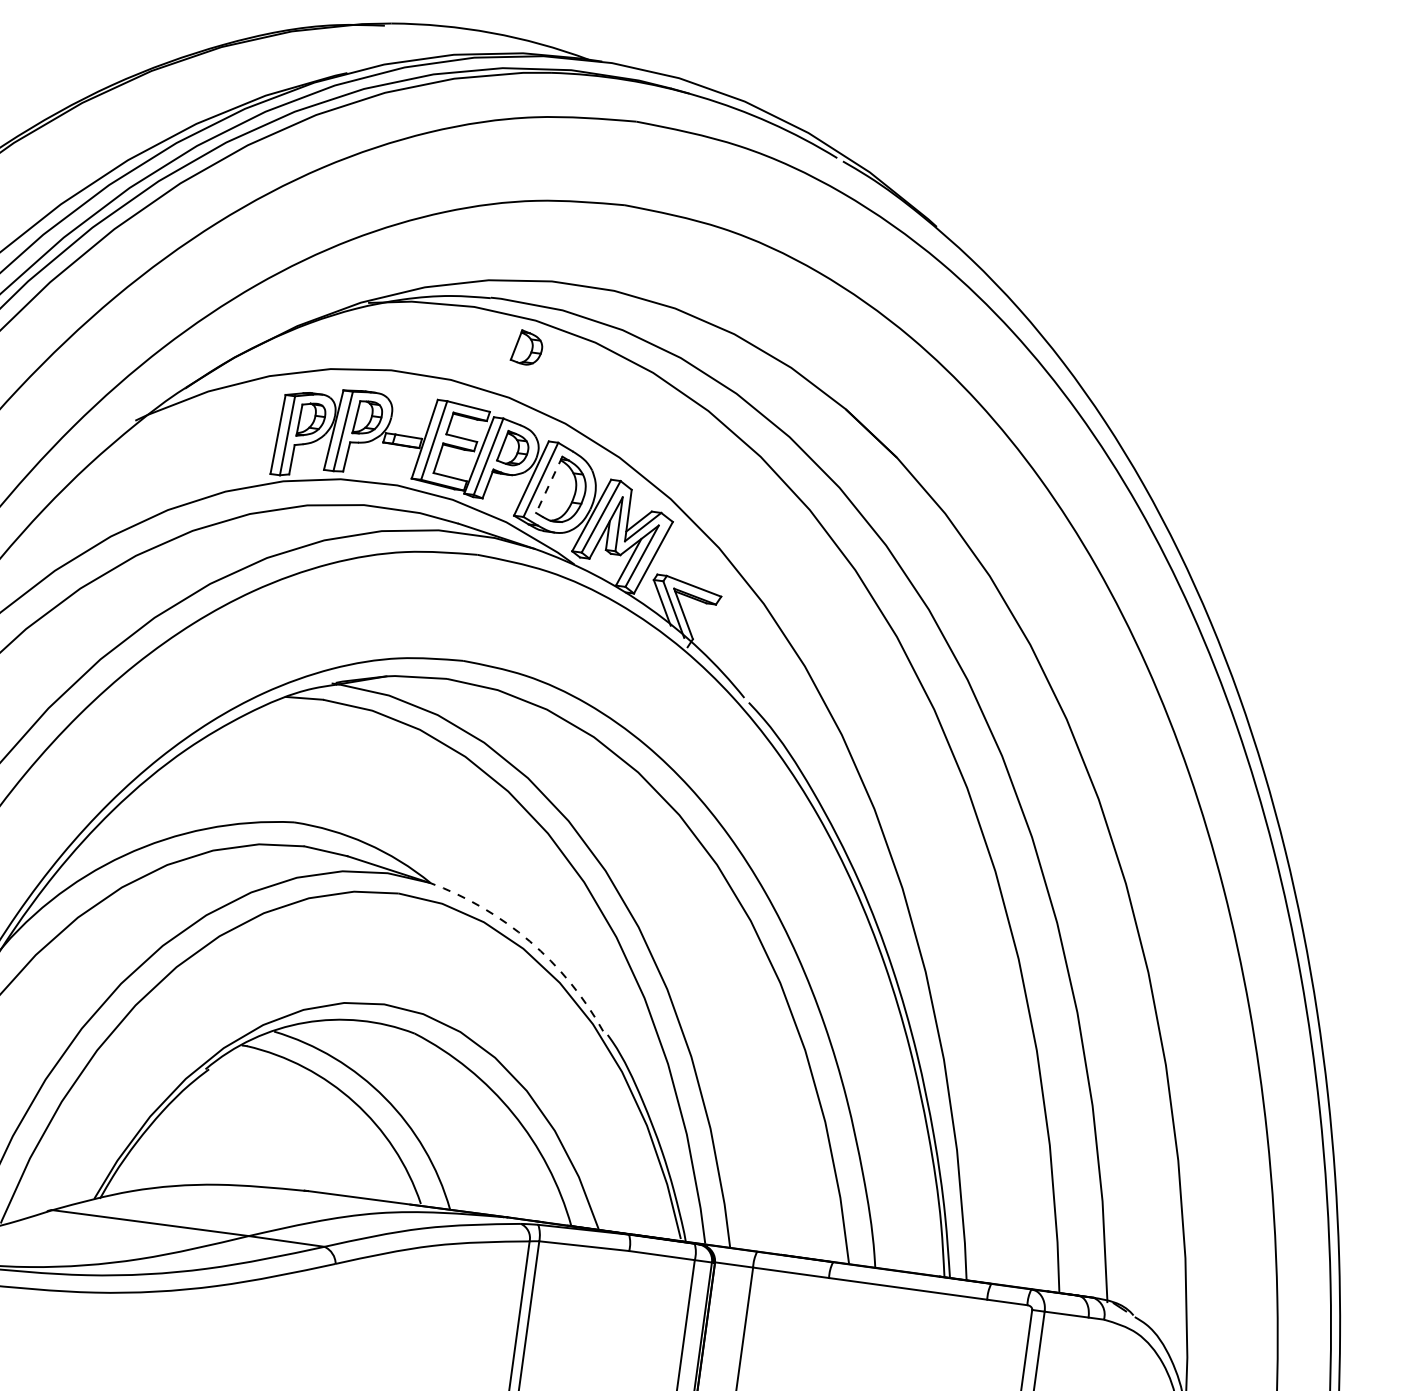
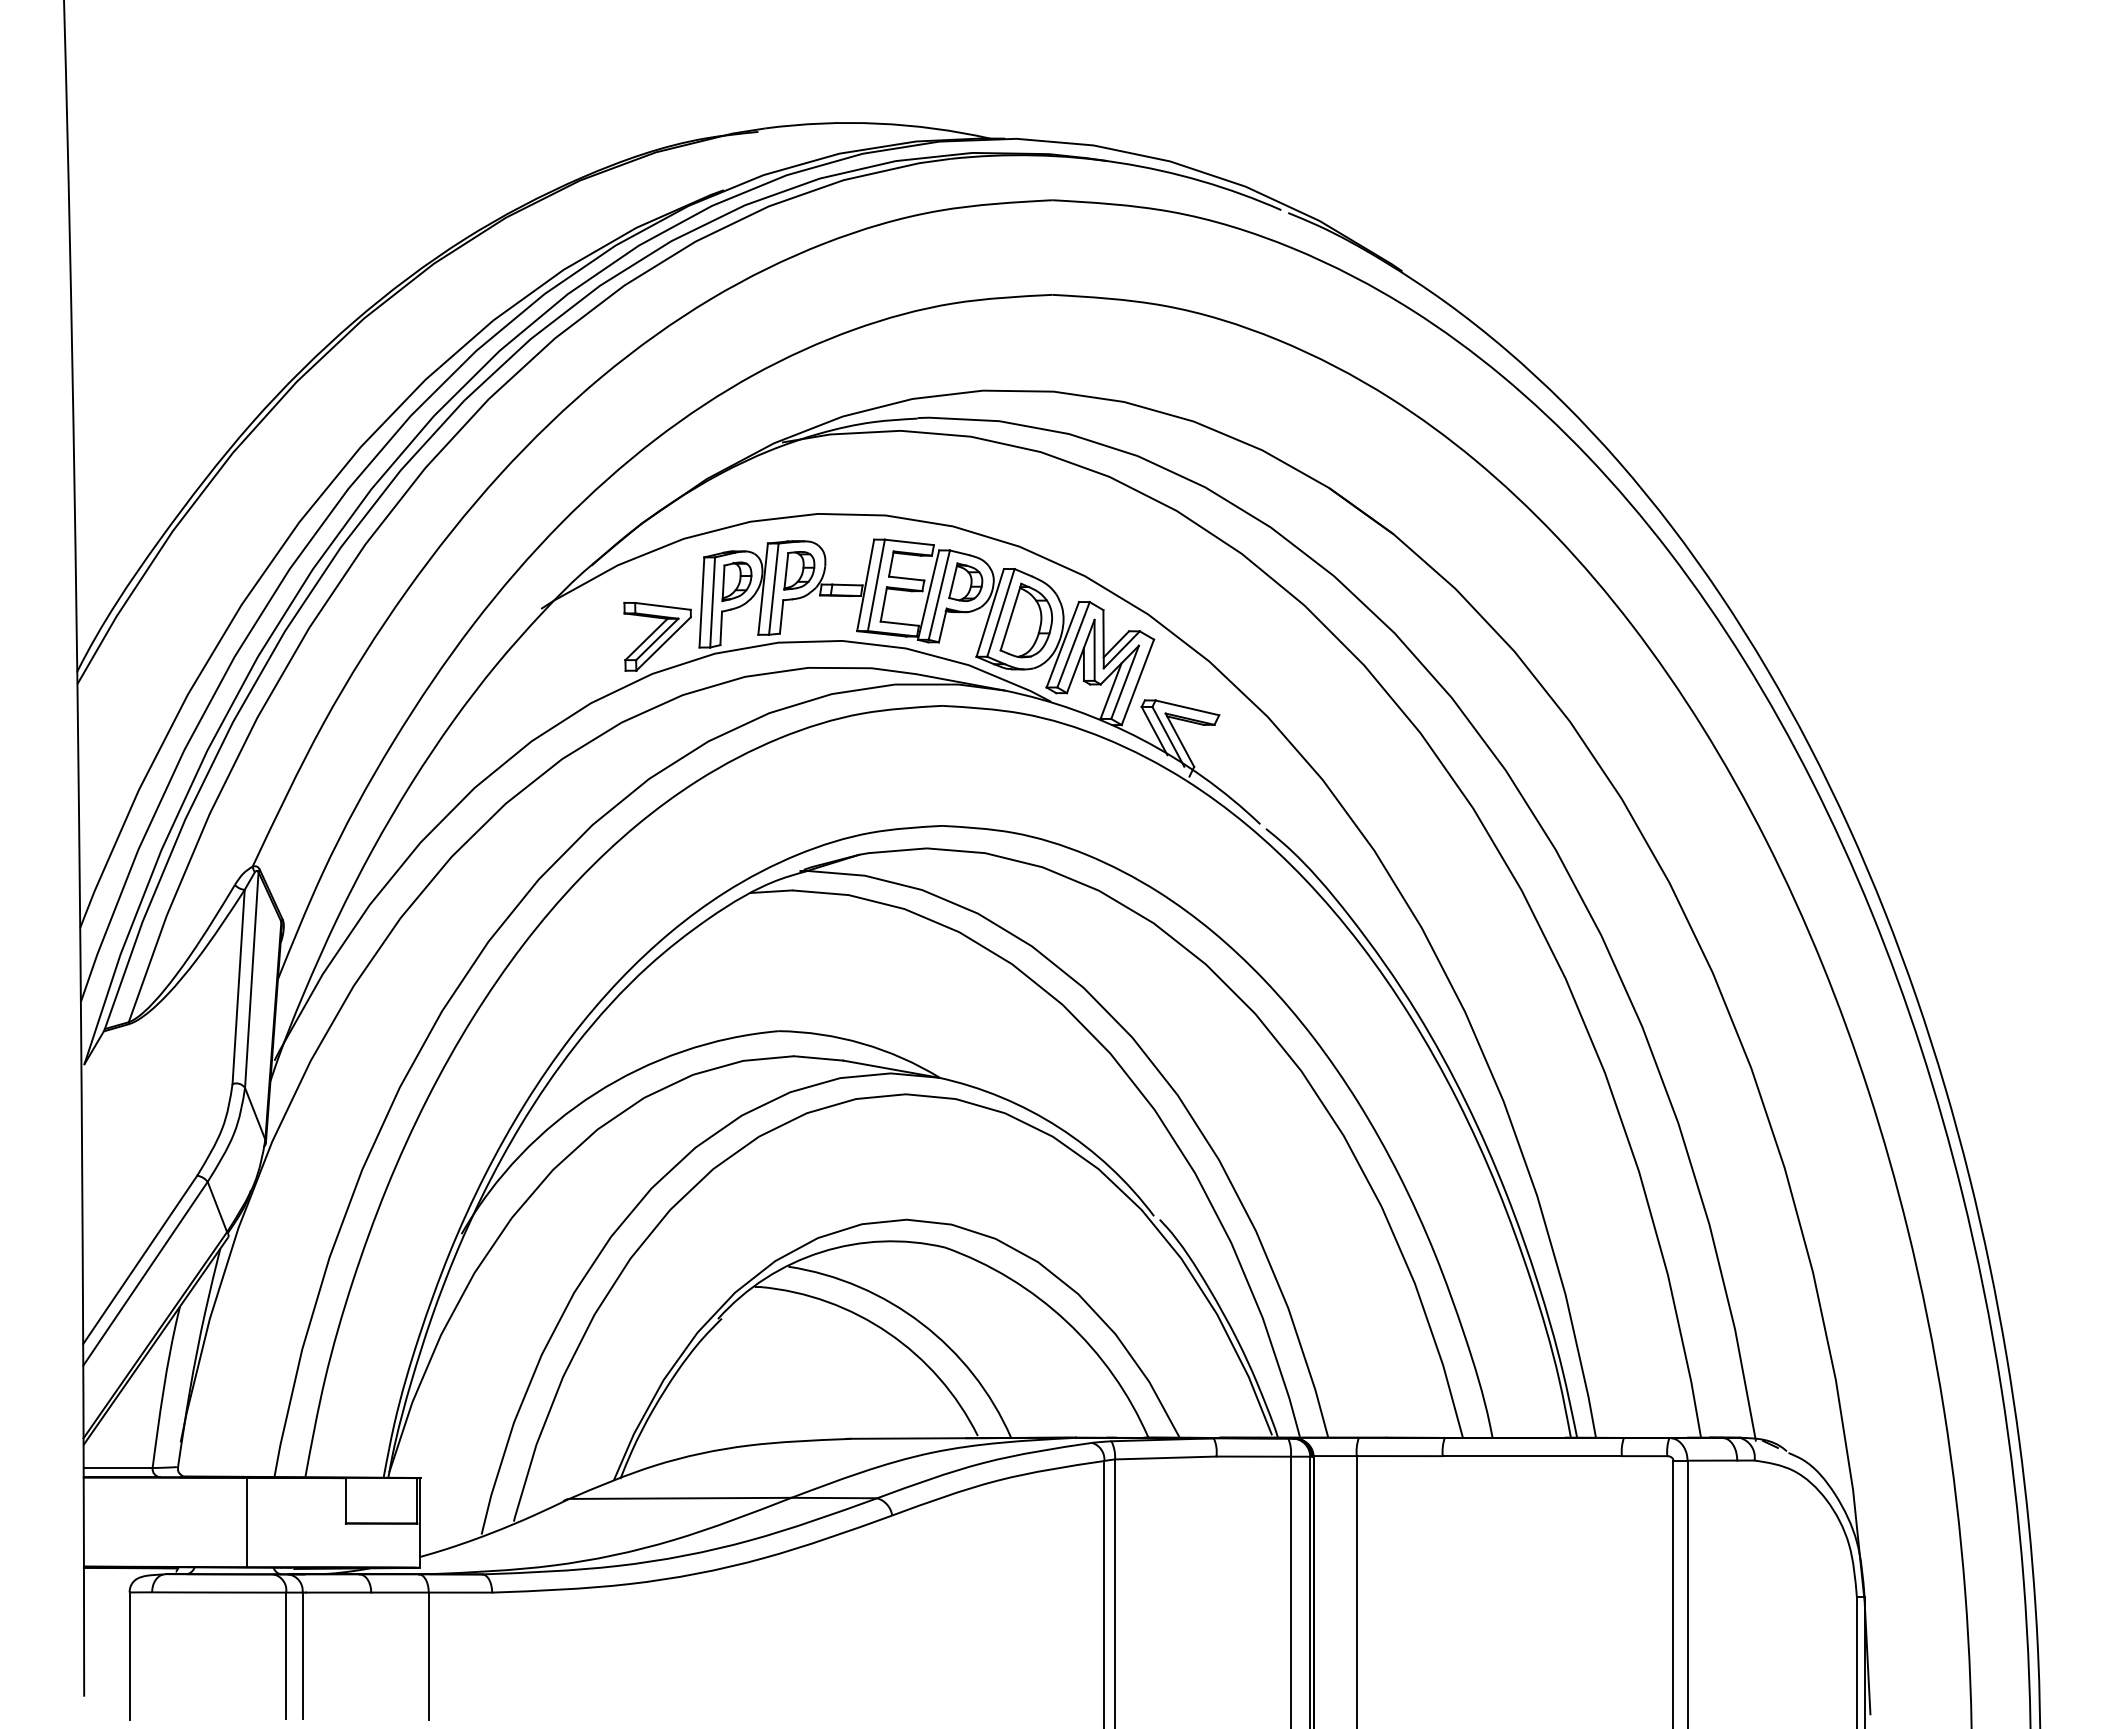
part: (527, 347) -> (965, 467), removed
part: (234, 459) -> (657, 636), added
line: (549, 485) -> (1011, 617), dashed -> solid
arc: (529, 941) -> (1058, 1127), dashed -> solid

